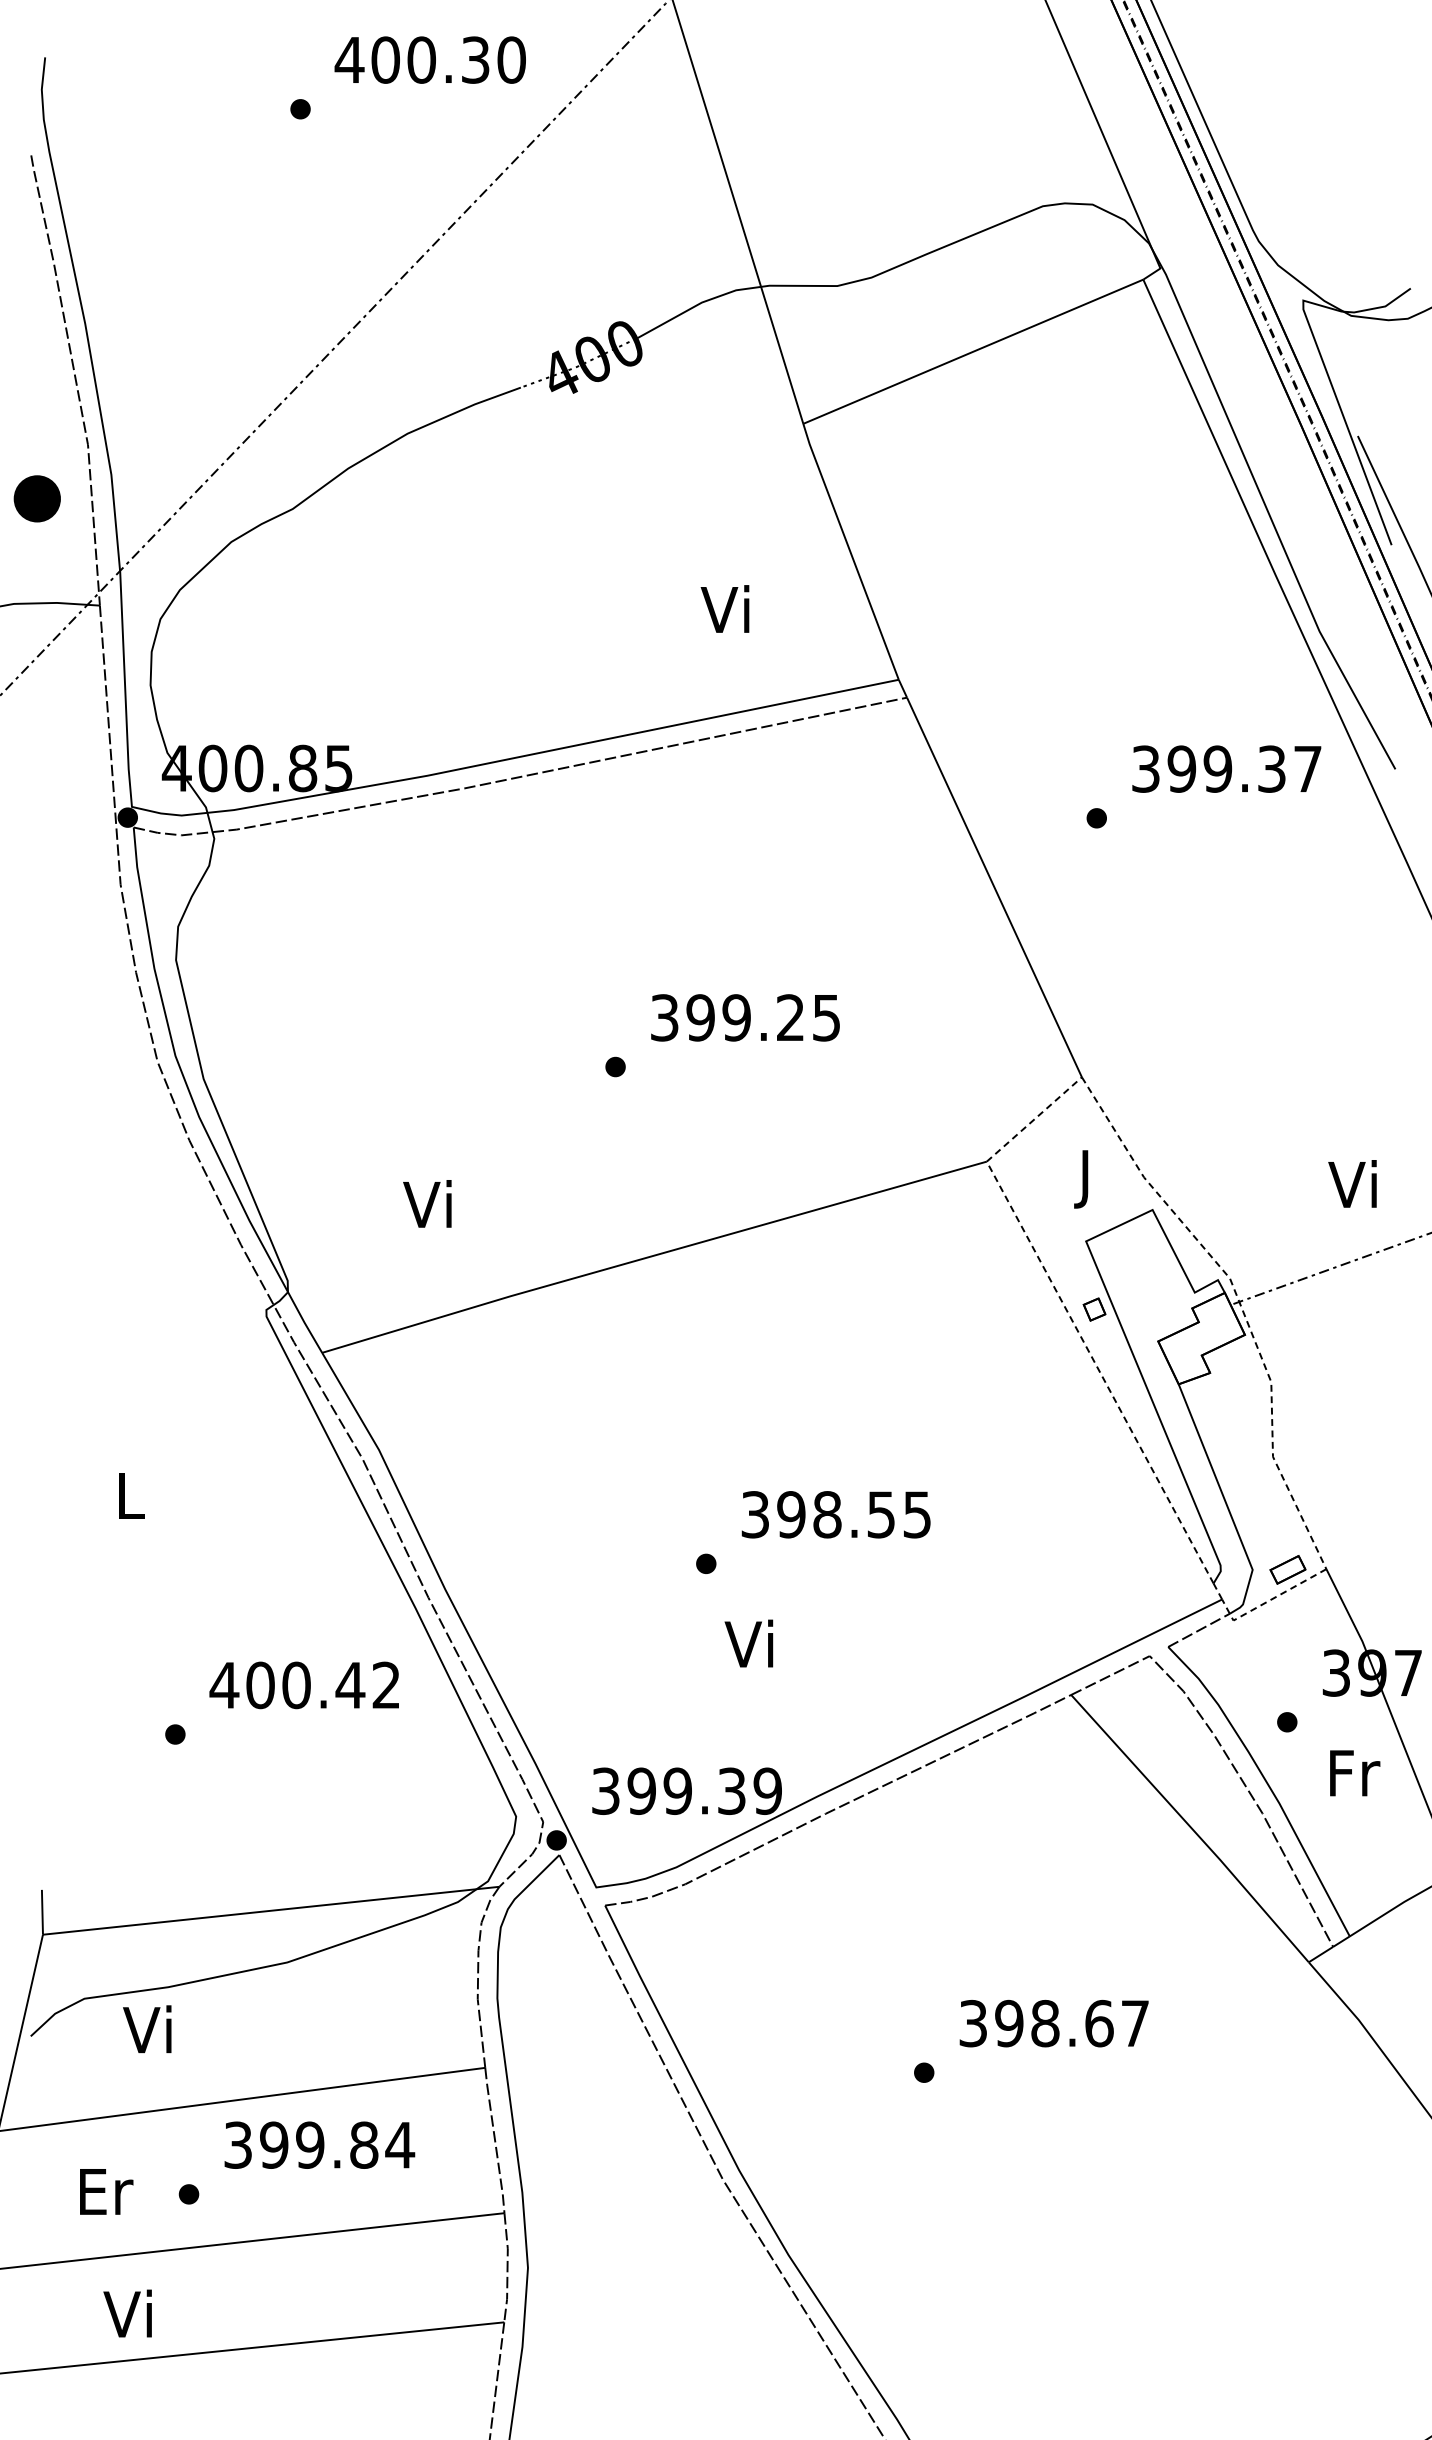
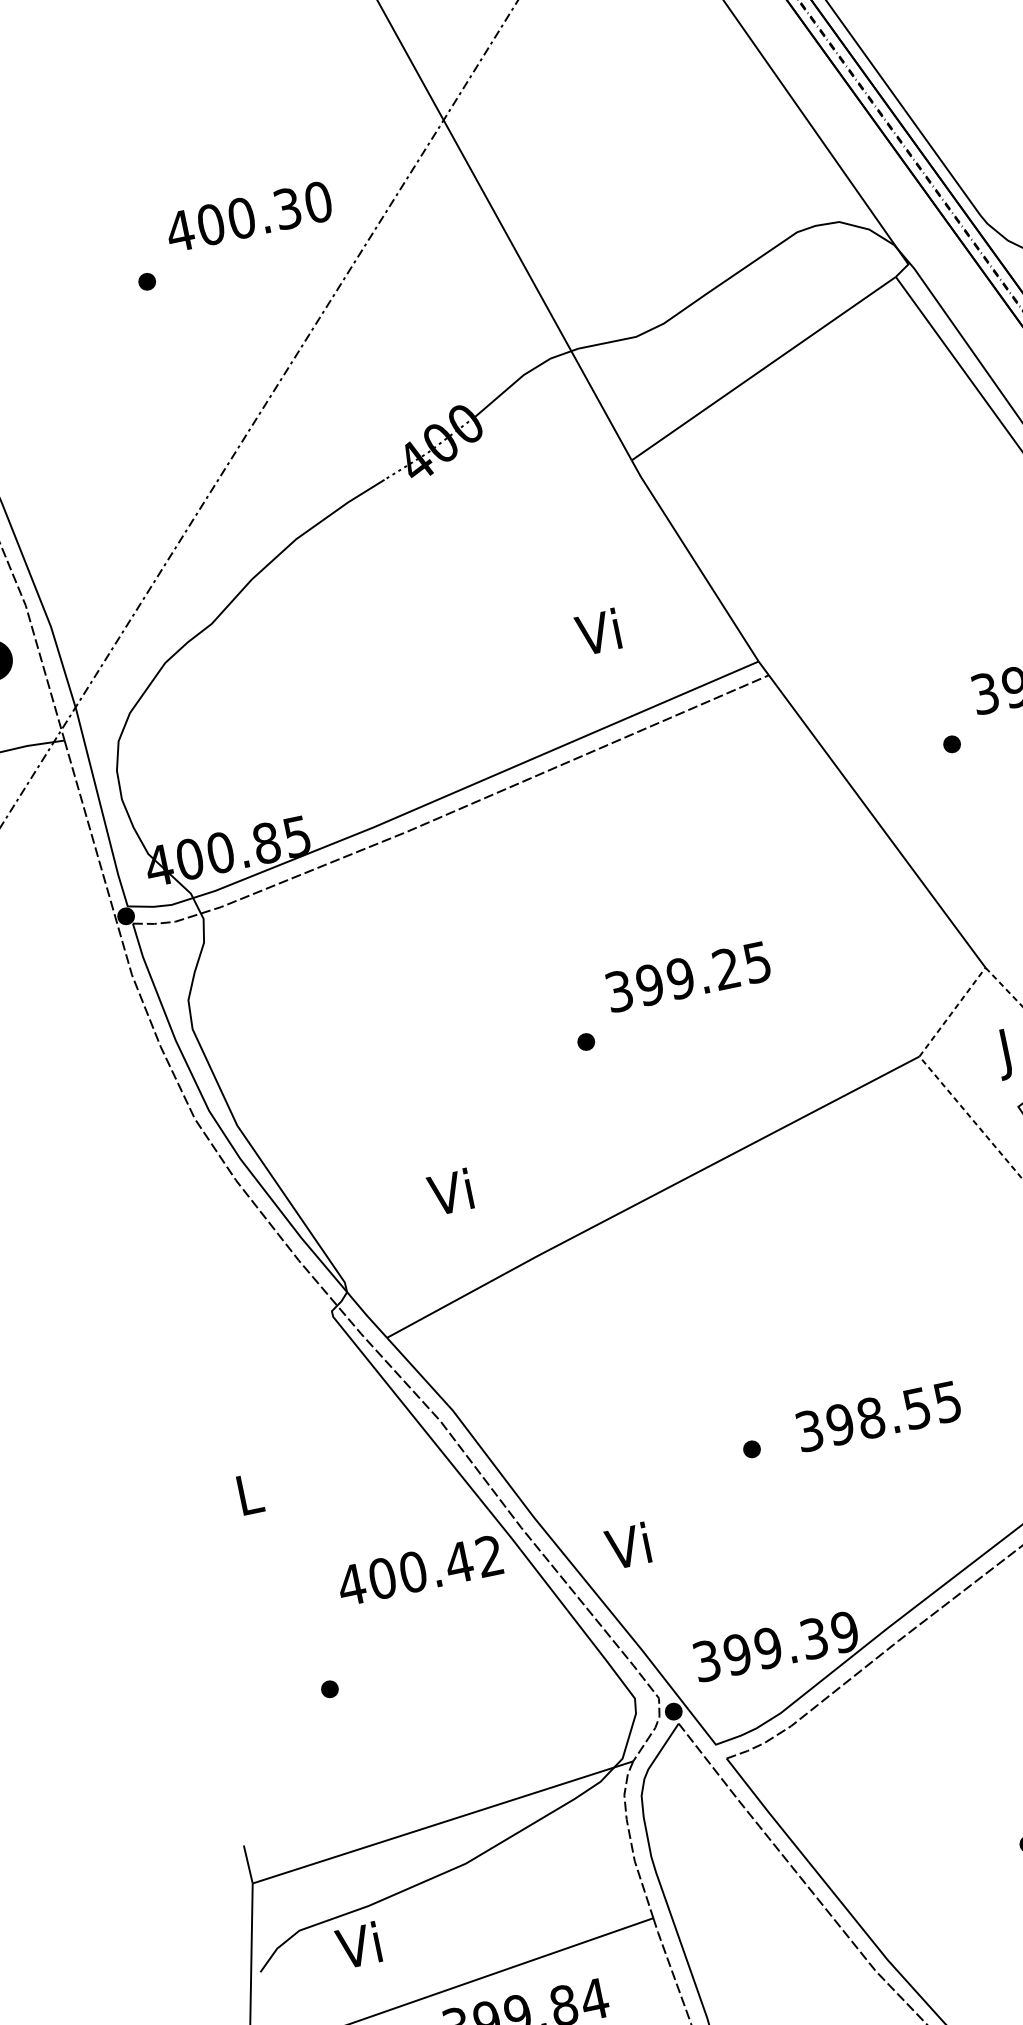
text: (835, 1514) -> (877, 1416), moved
text: (748, 1643) -> (627, 1546), moved
text: (303, 1685) -> (419, 1571), moved

